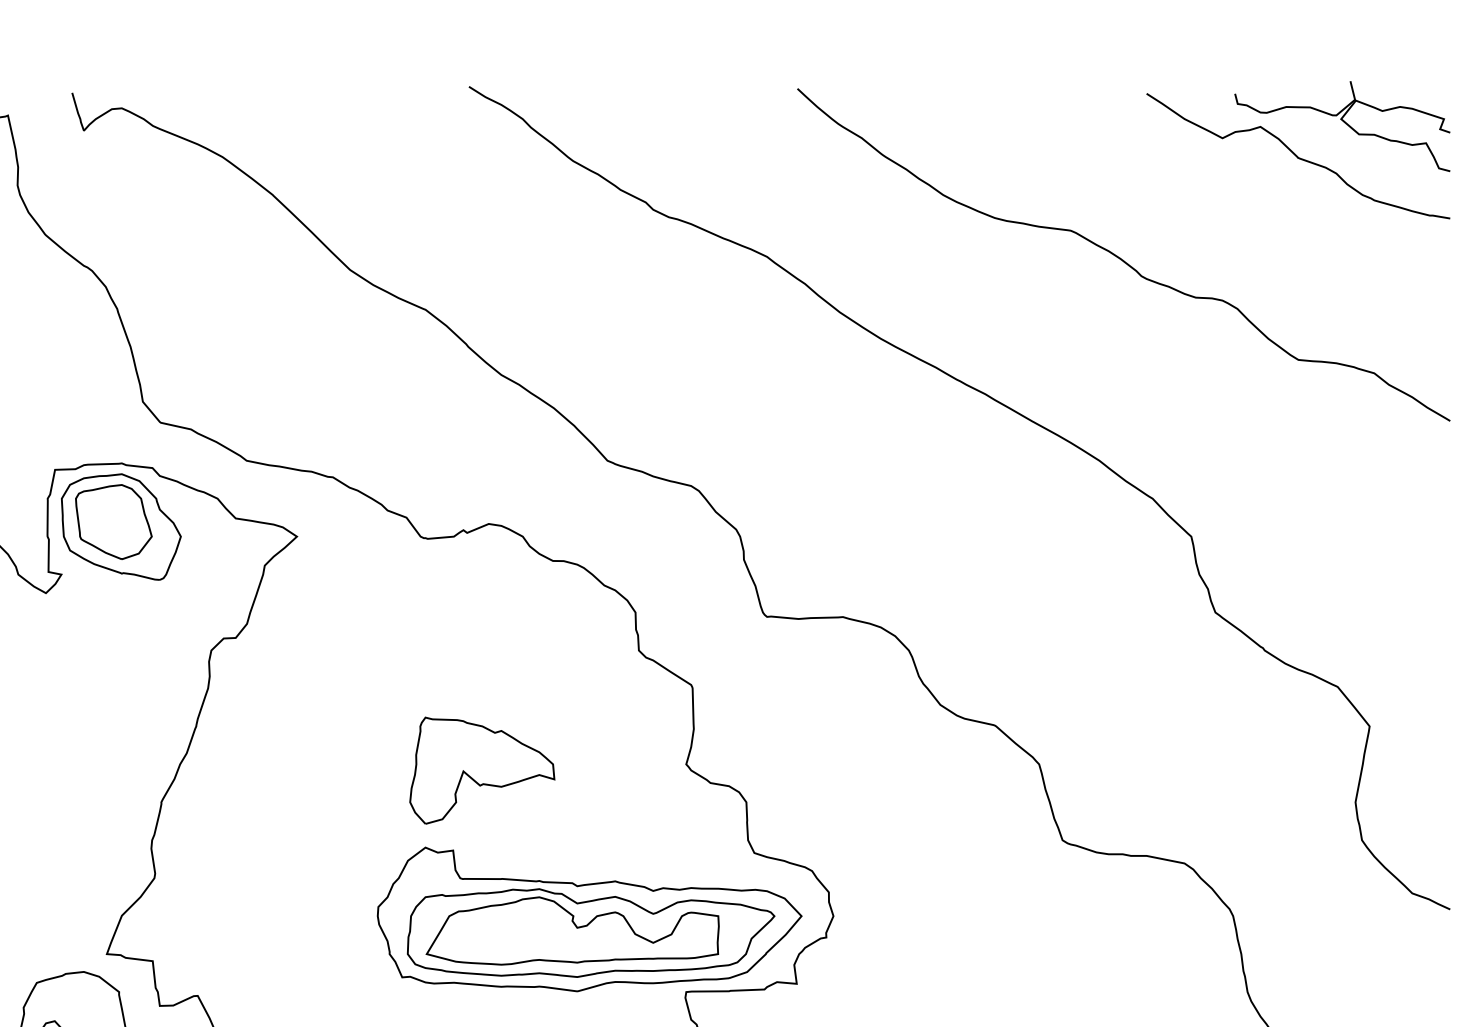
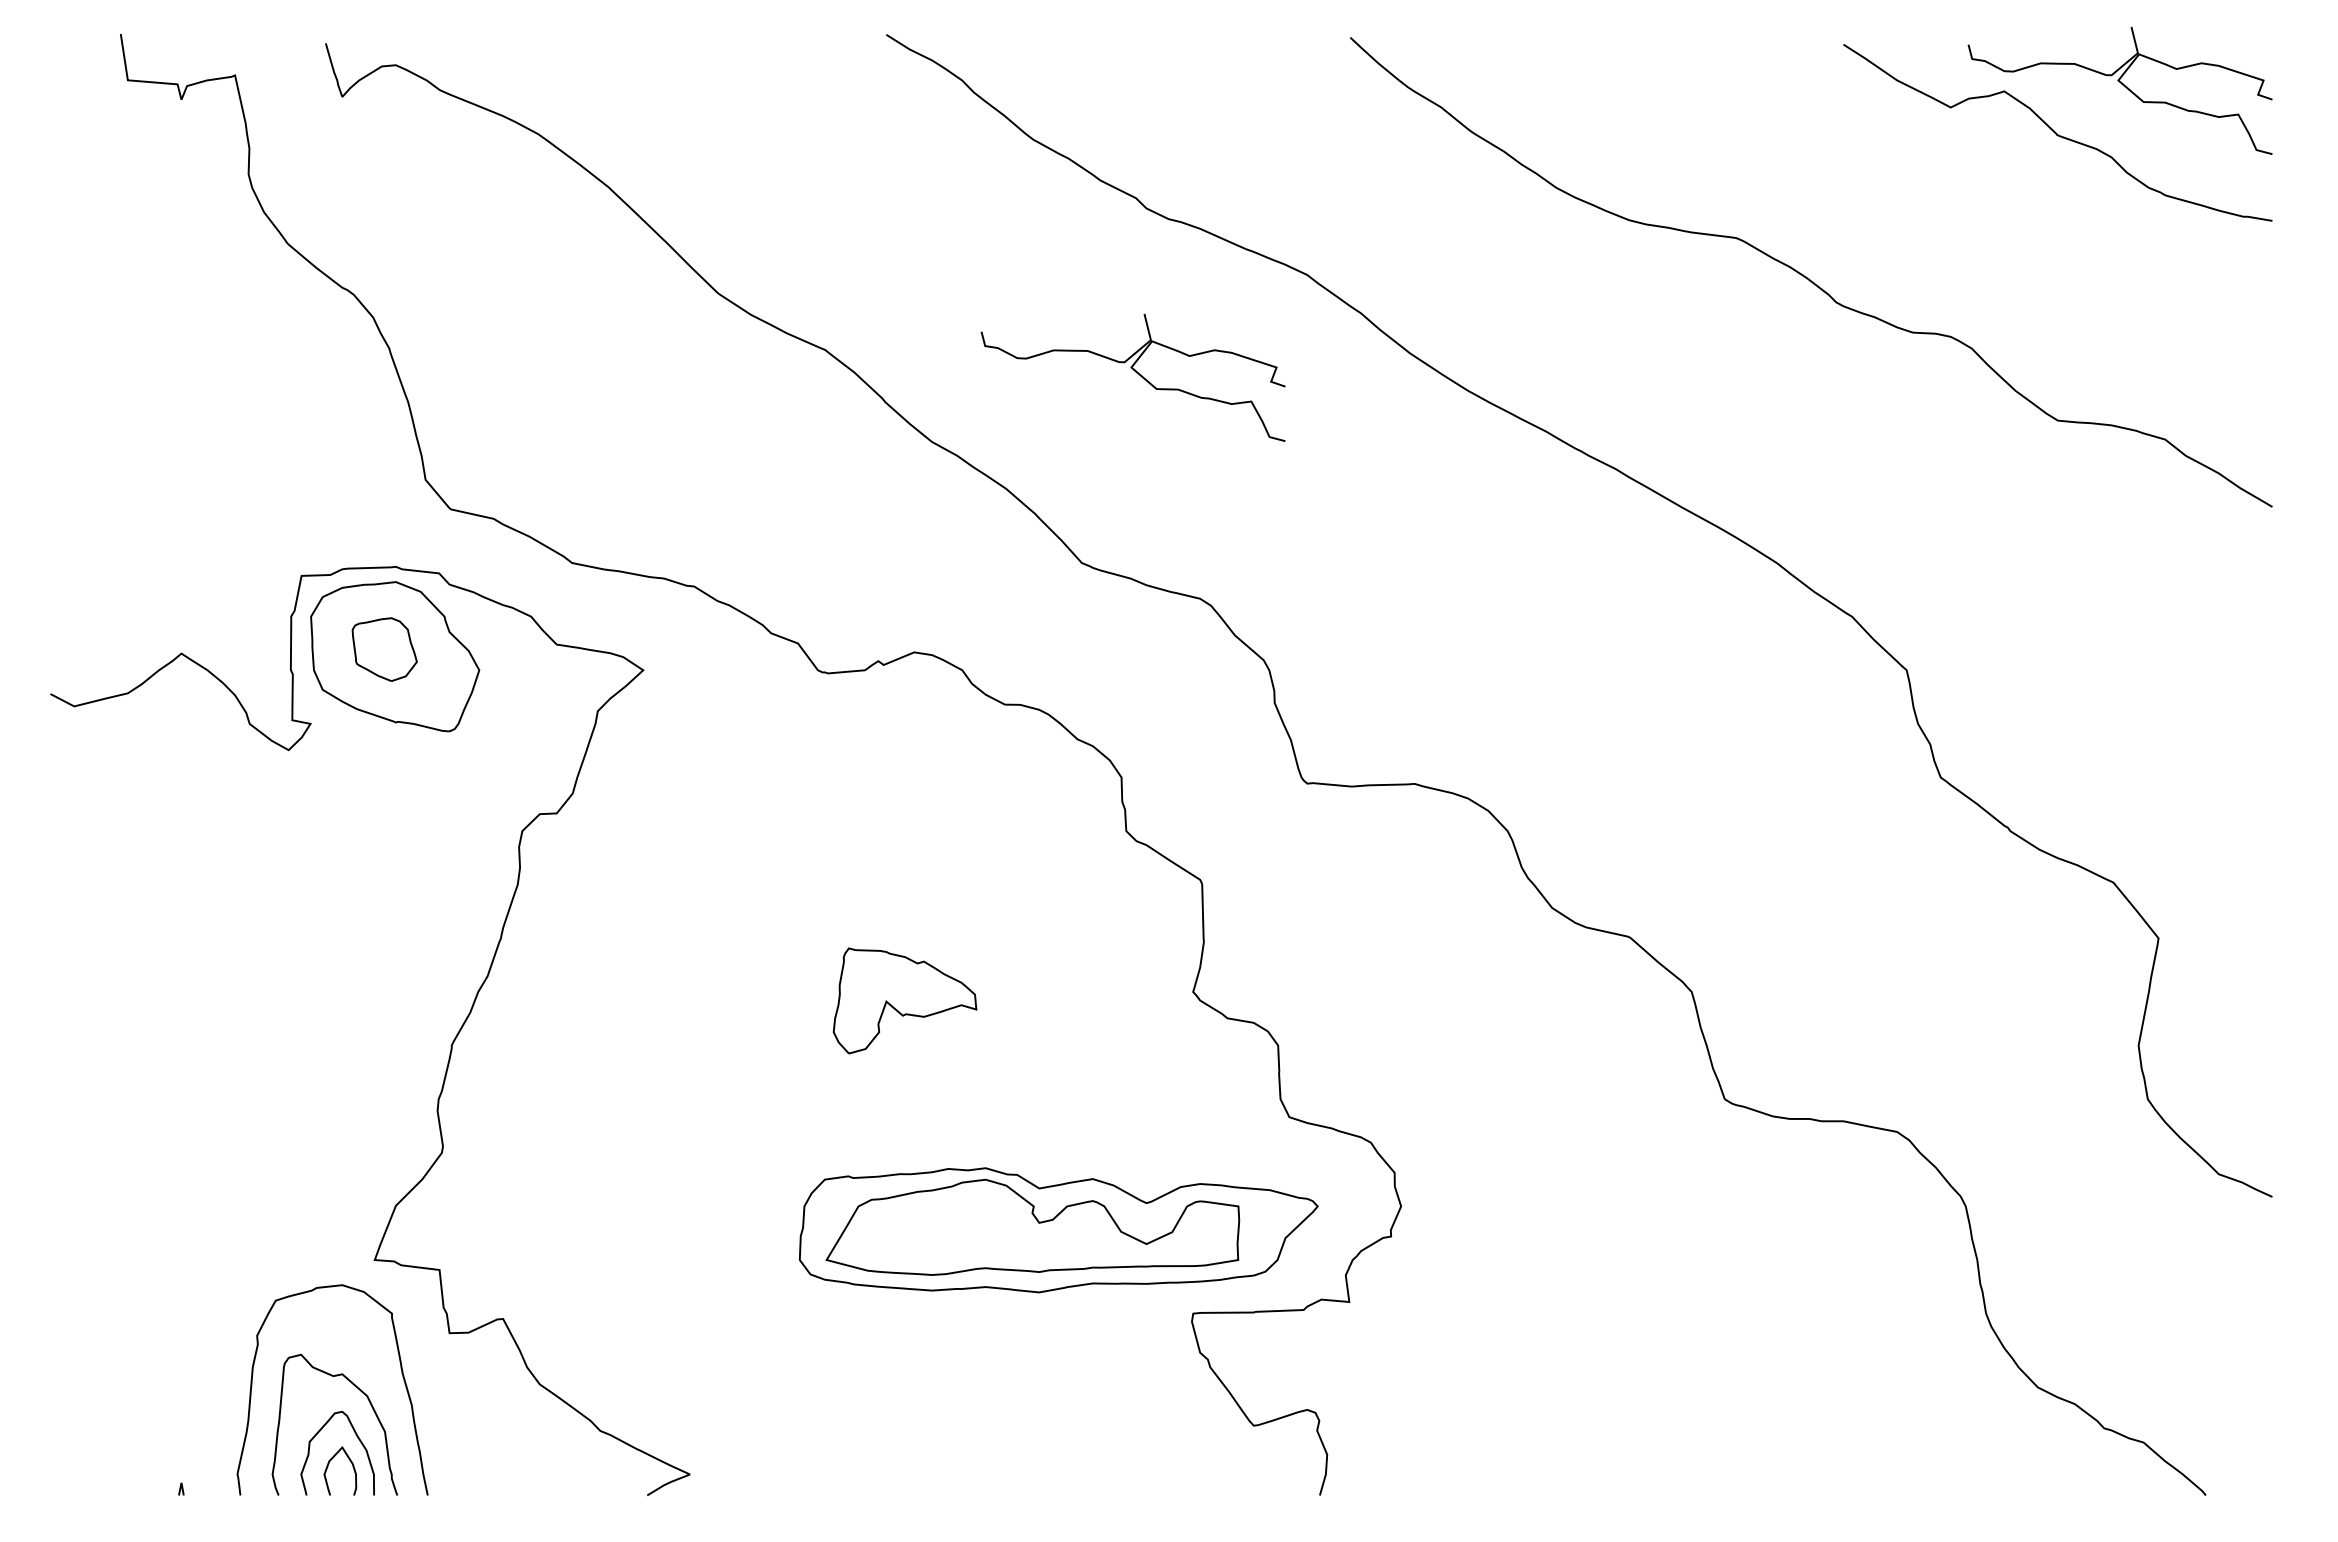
part: (643, 329) -> (1132, 377), added
part: (113, 521) -> (384, 649), size x0.6
part: (481, 770) -> (904, 1000), size x0.7
part: (589, 919) -> (1056, 1210), removed

